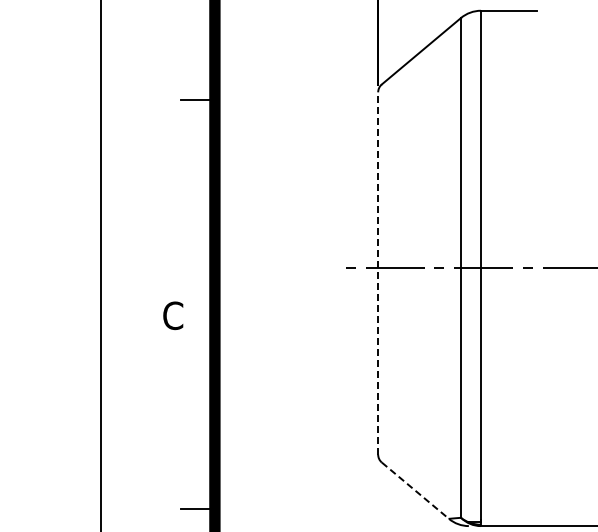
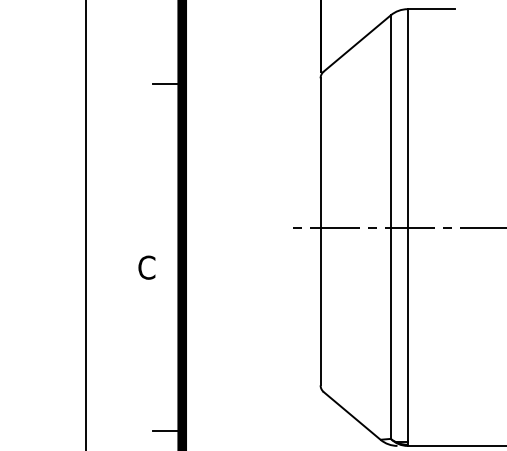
line: (378, 273) -> (320, 231), dashed -> solid
line: (415, 490) -> (352, 415), dashed -> solid

